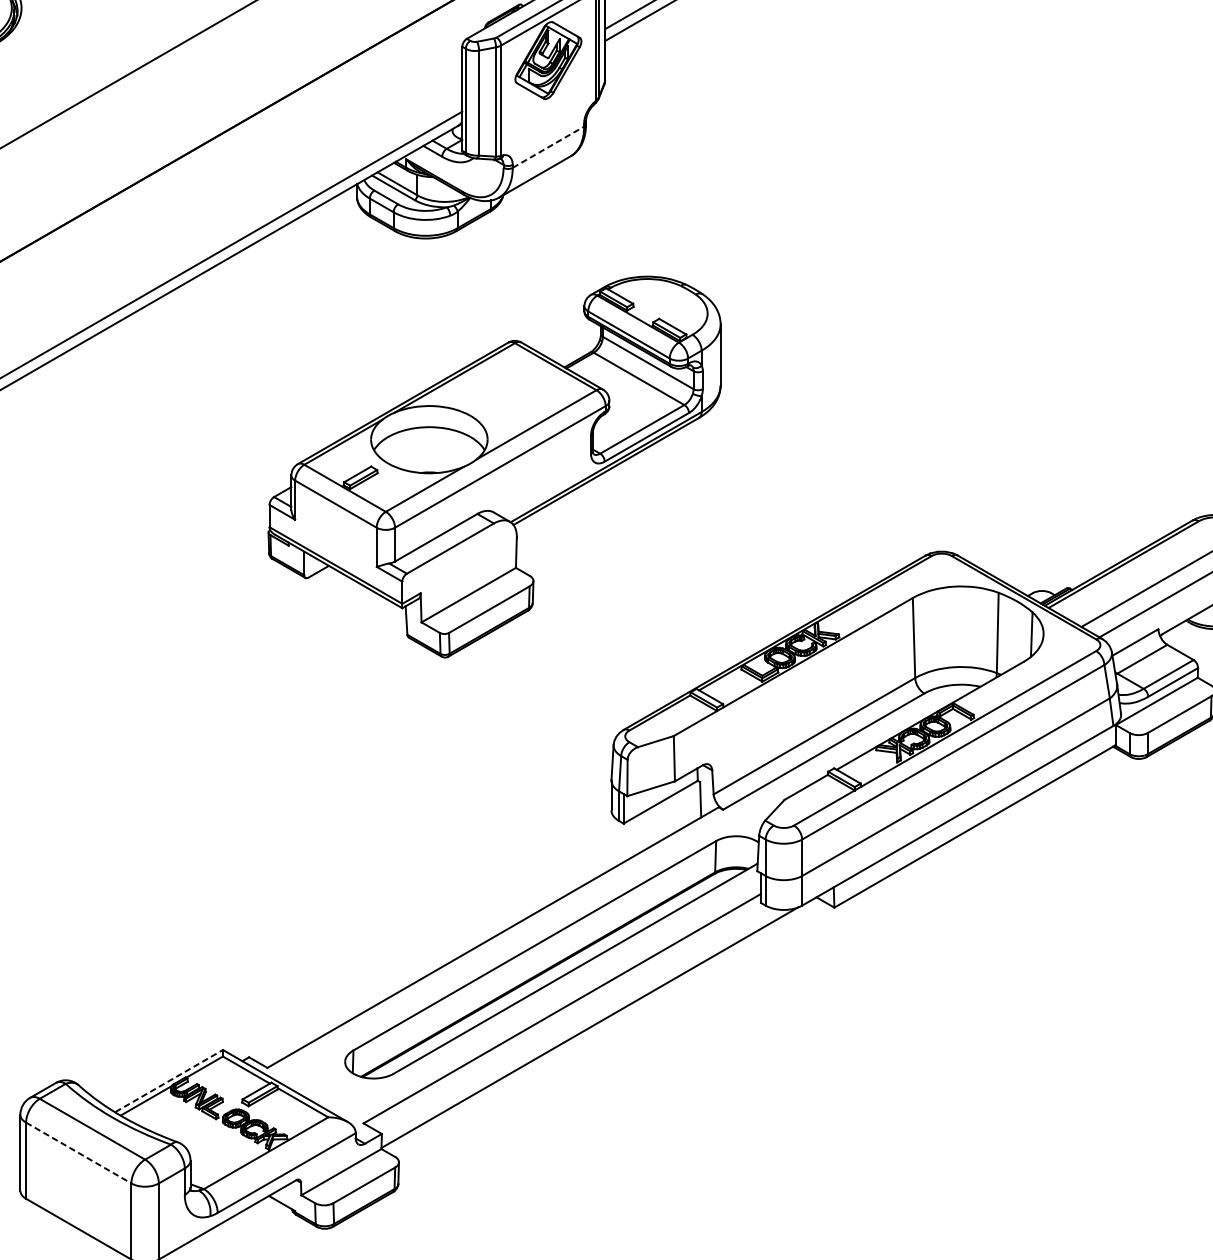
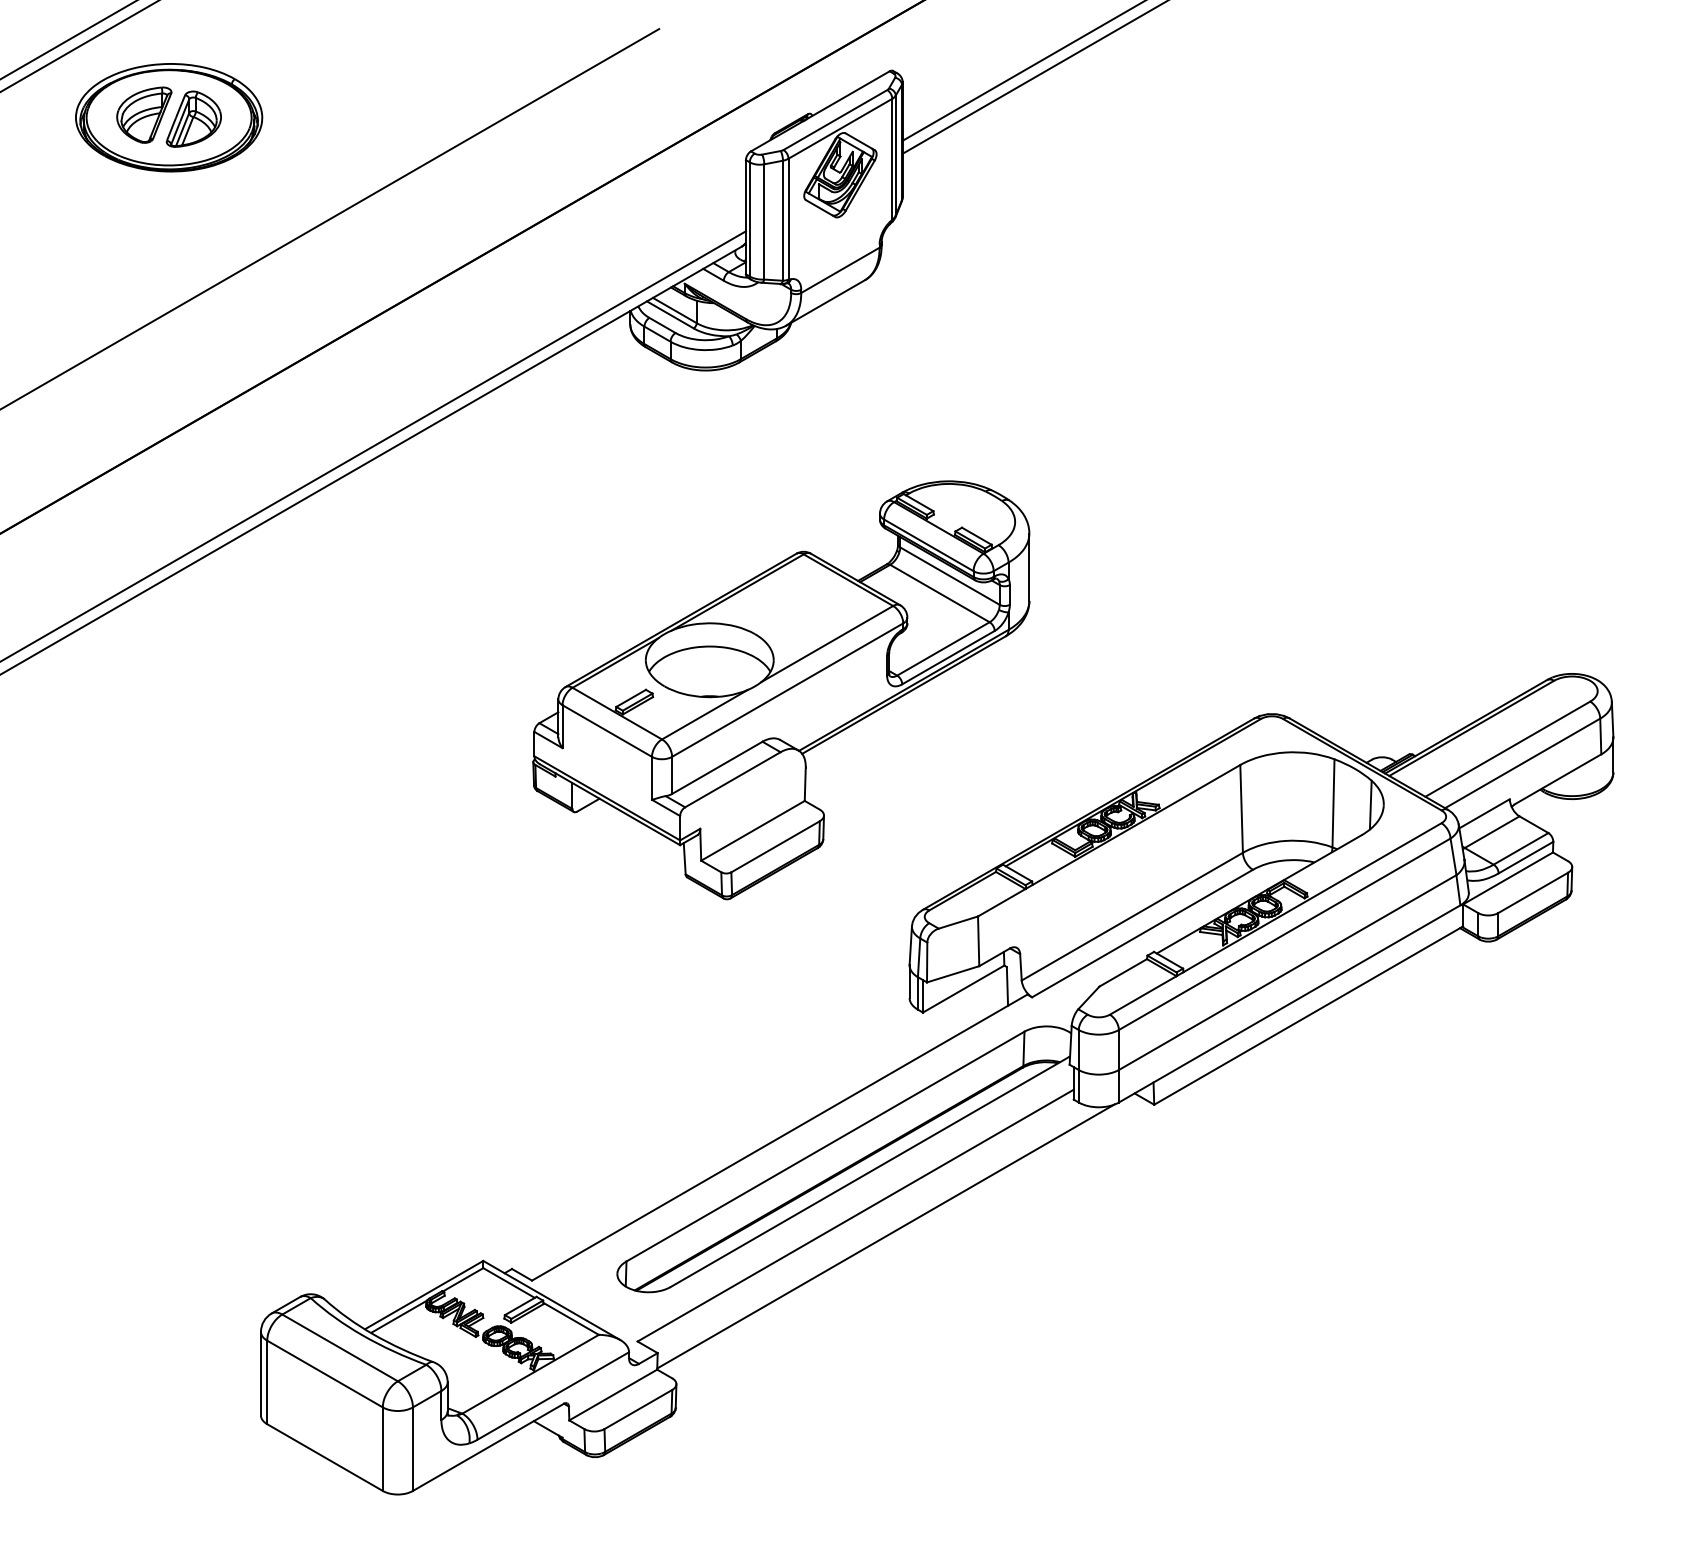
line: (548, 147) -> (840, 270), dashed -> solid
part: (494, 467) -> (781, 690), moved
line: (169, 1080) -> (424, 1294), dashed -> solid
line: (79, 1153) -> (325, 1374), dashed -> solid

